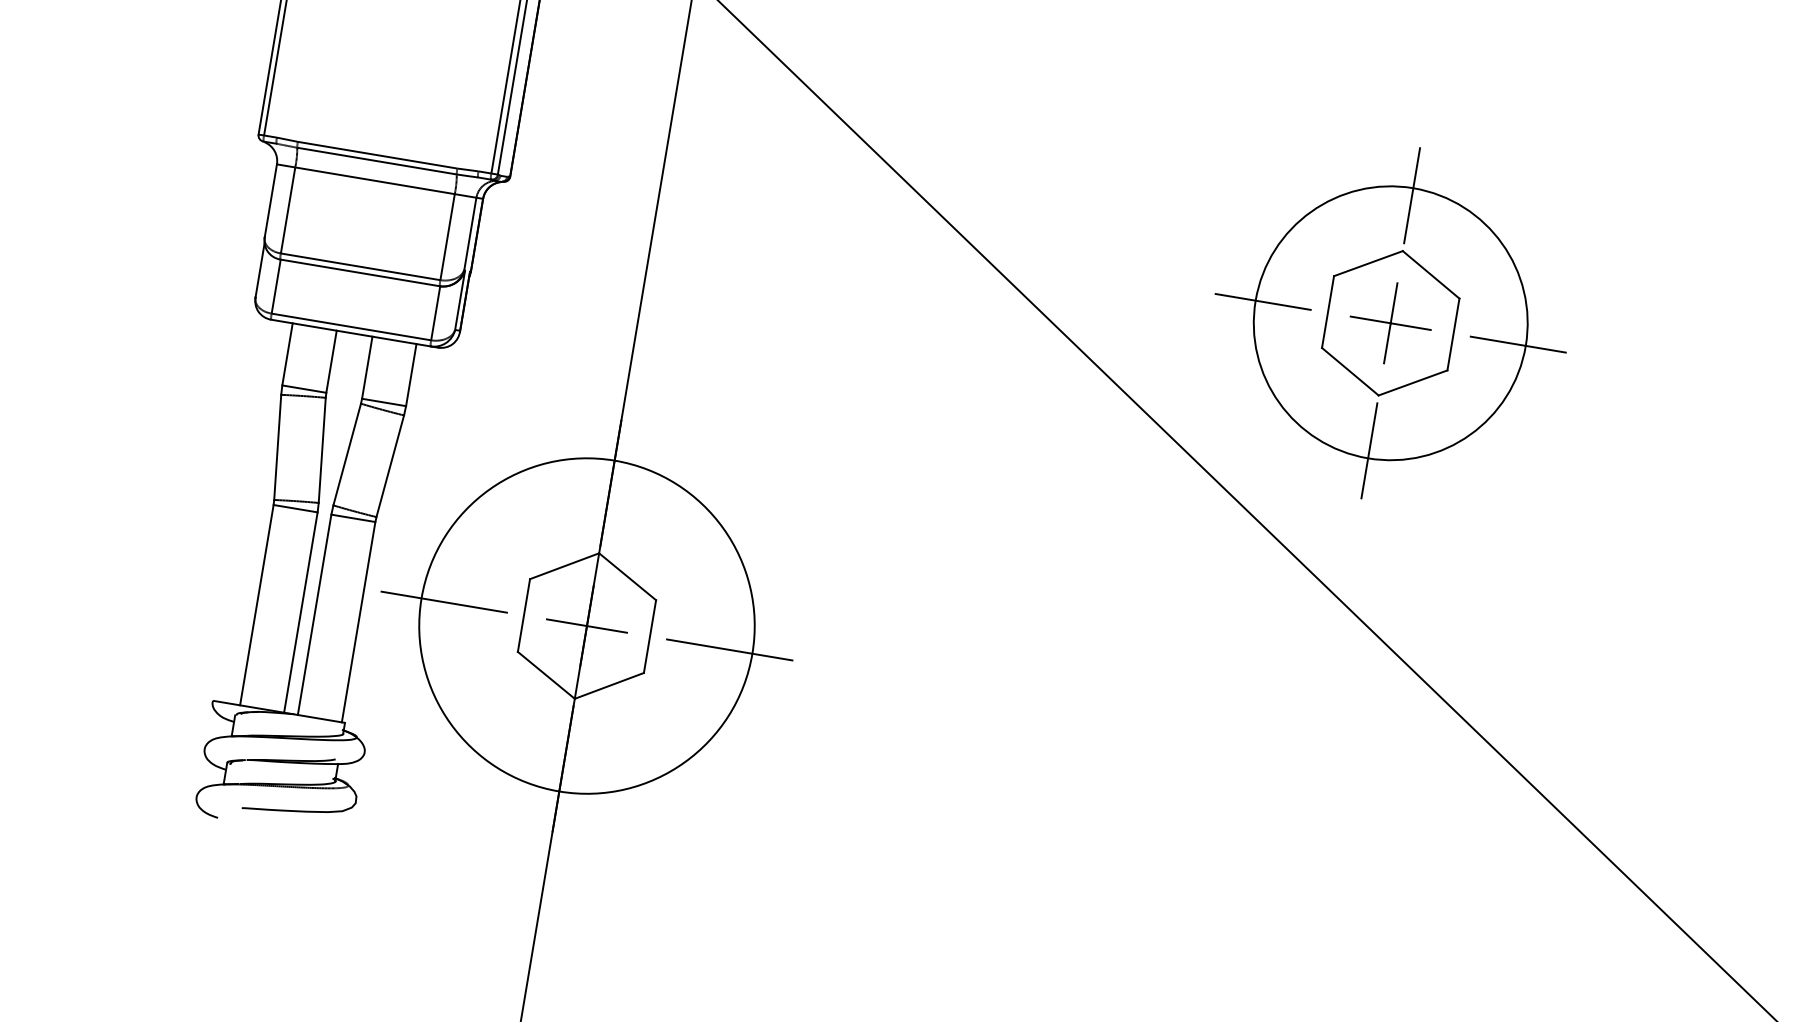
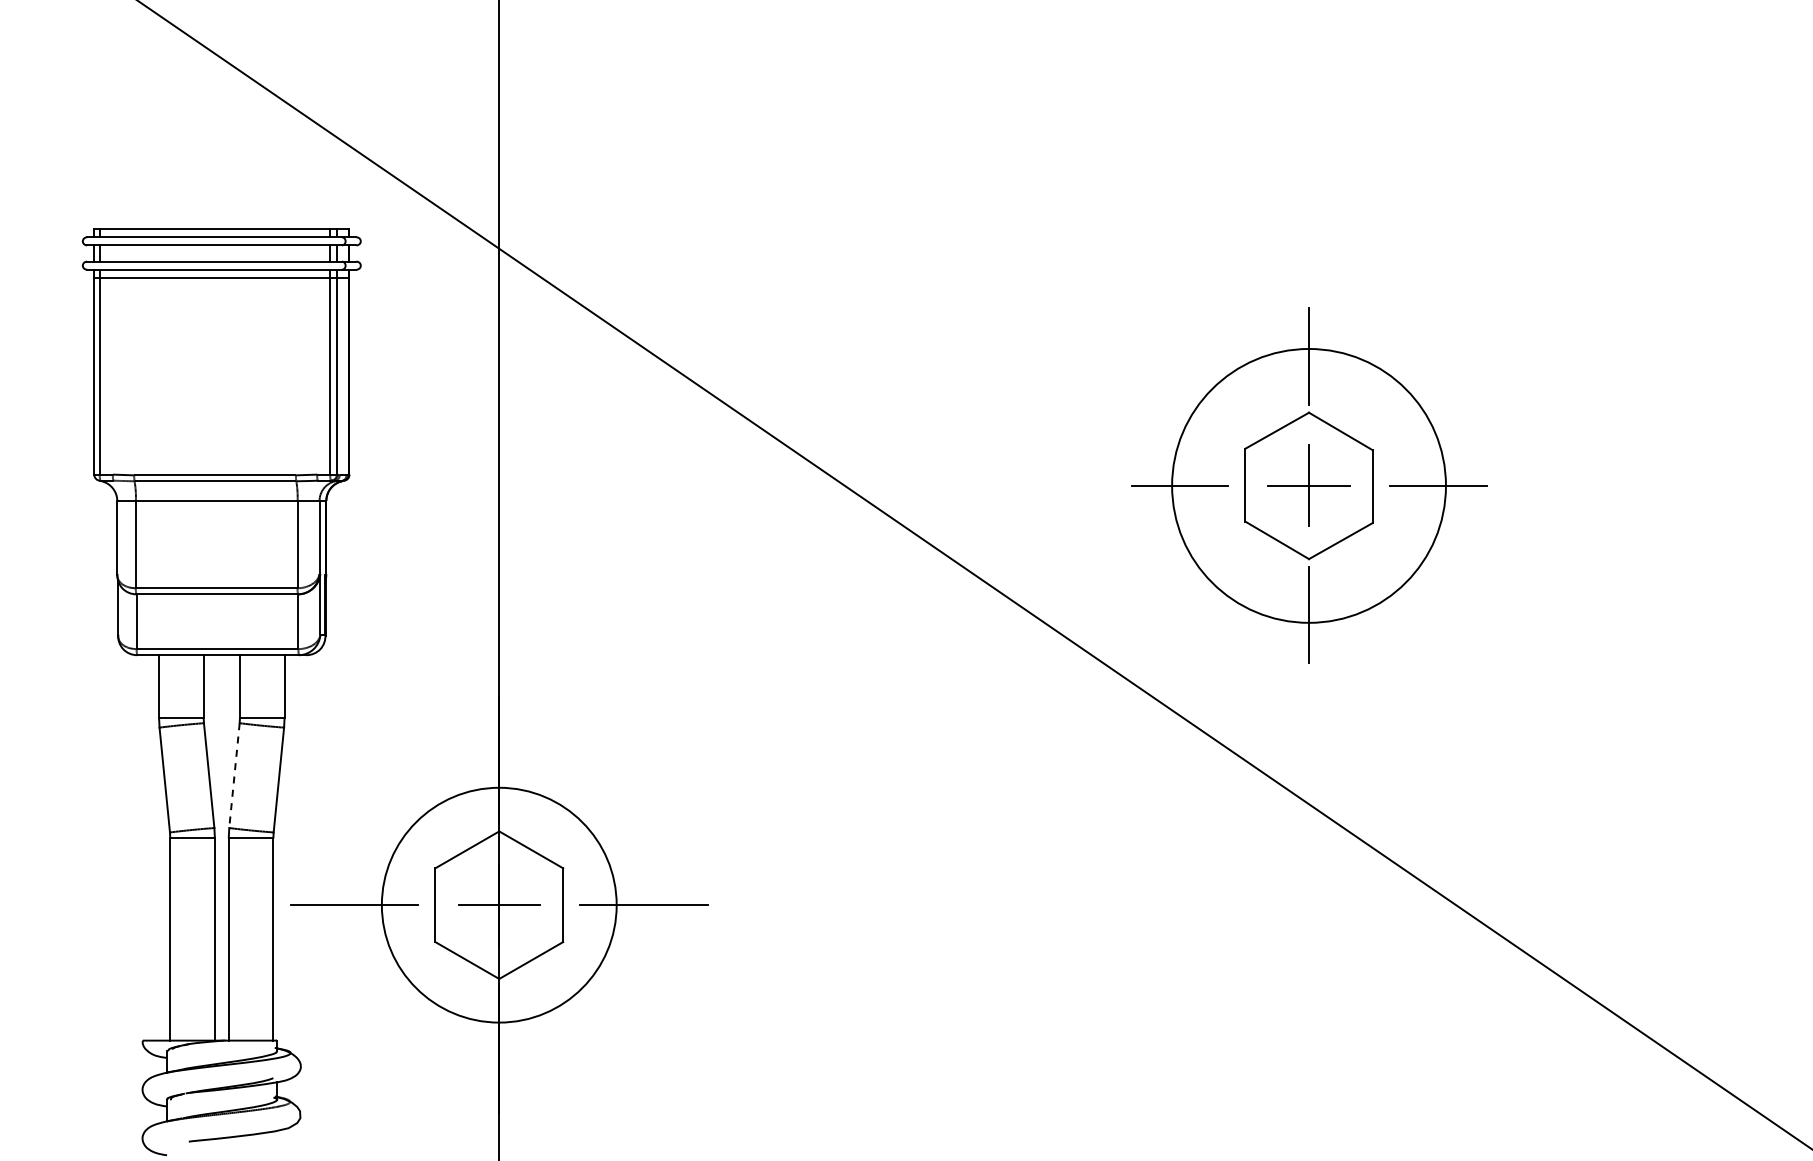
part: (1391, 322) -> (1309, 485), moved
line: (347, 454) -> (234, 775), solid -> dashed
circle: (587, 625) -> (499, 904), size x0.7

